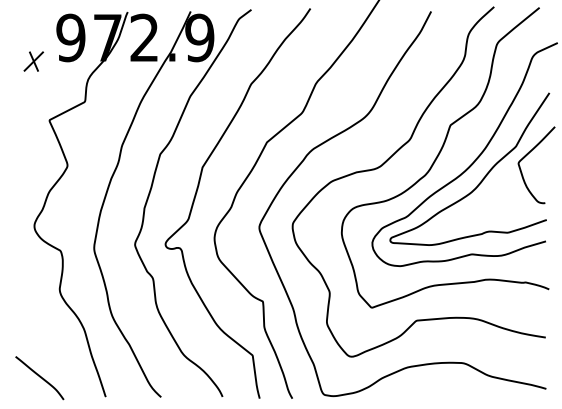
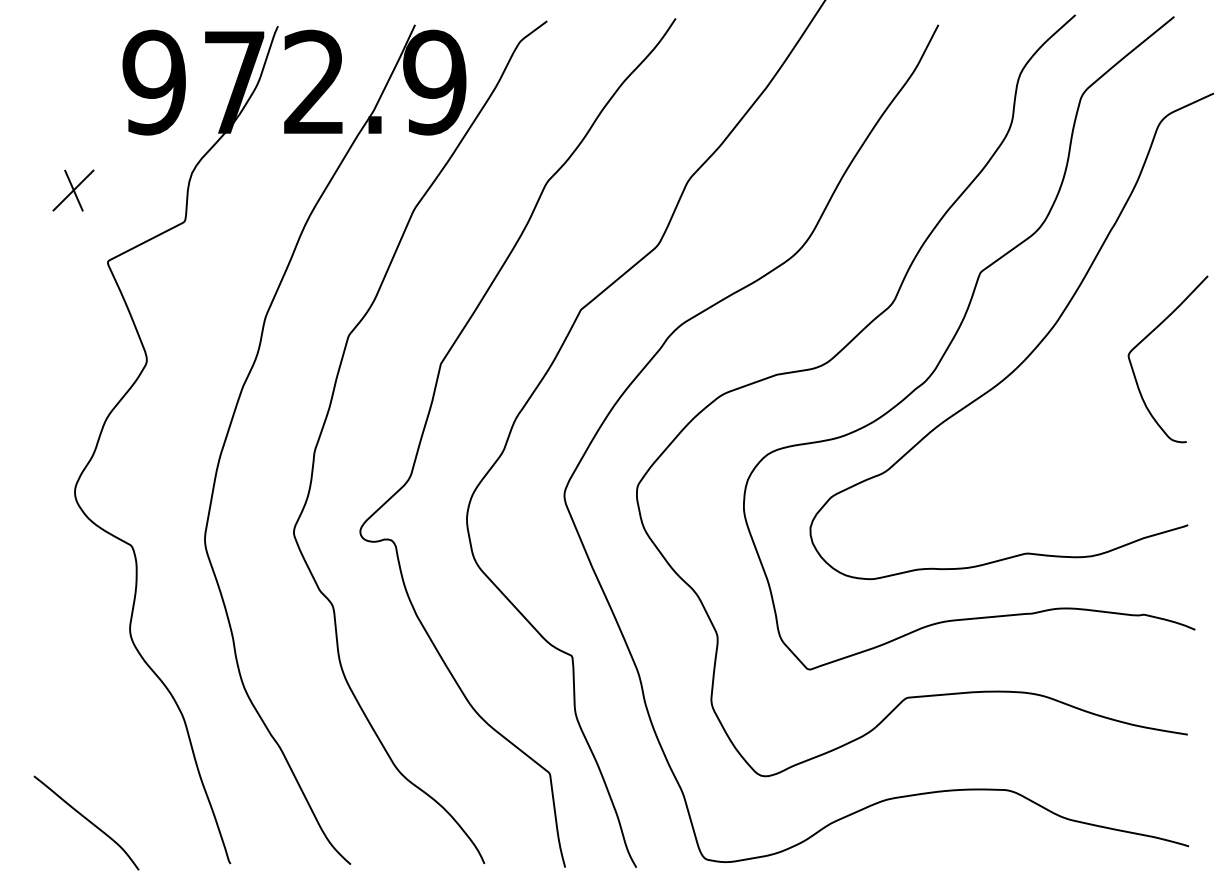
part: (33, 61) -> (72, 190), moved
curve: (482, 178) -> (1050, 388), removed

